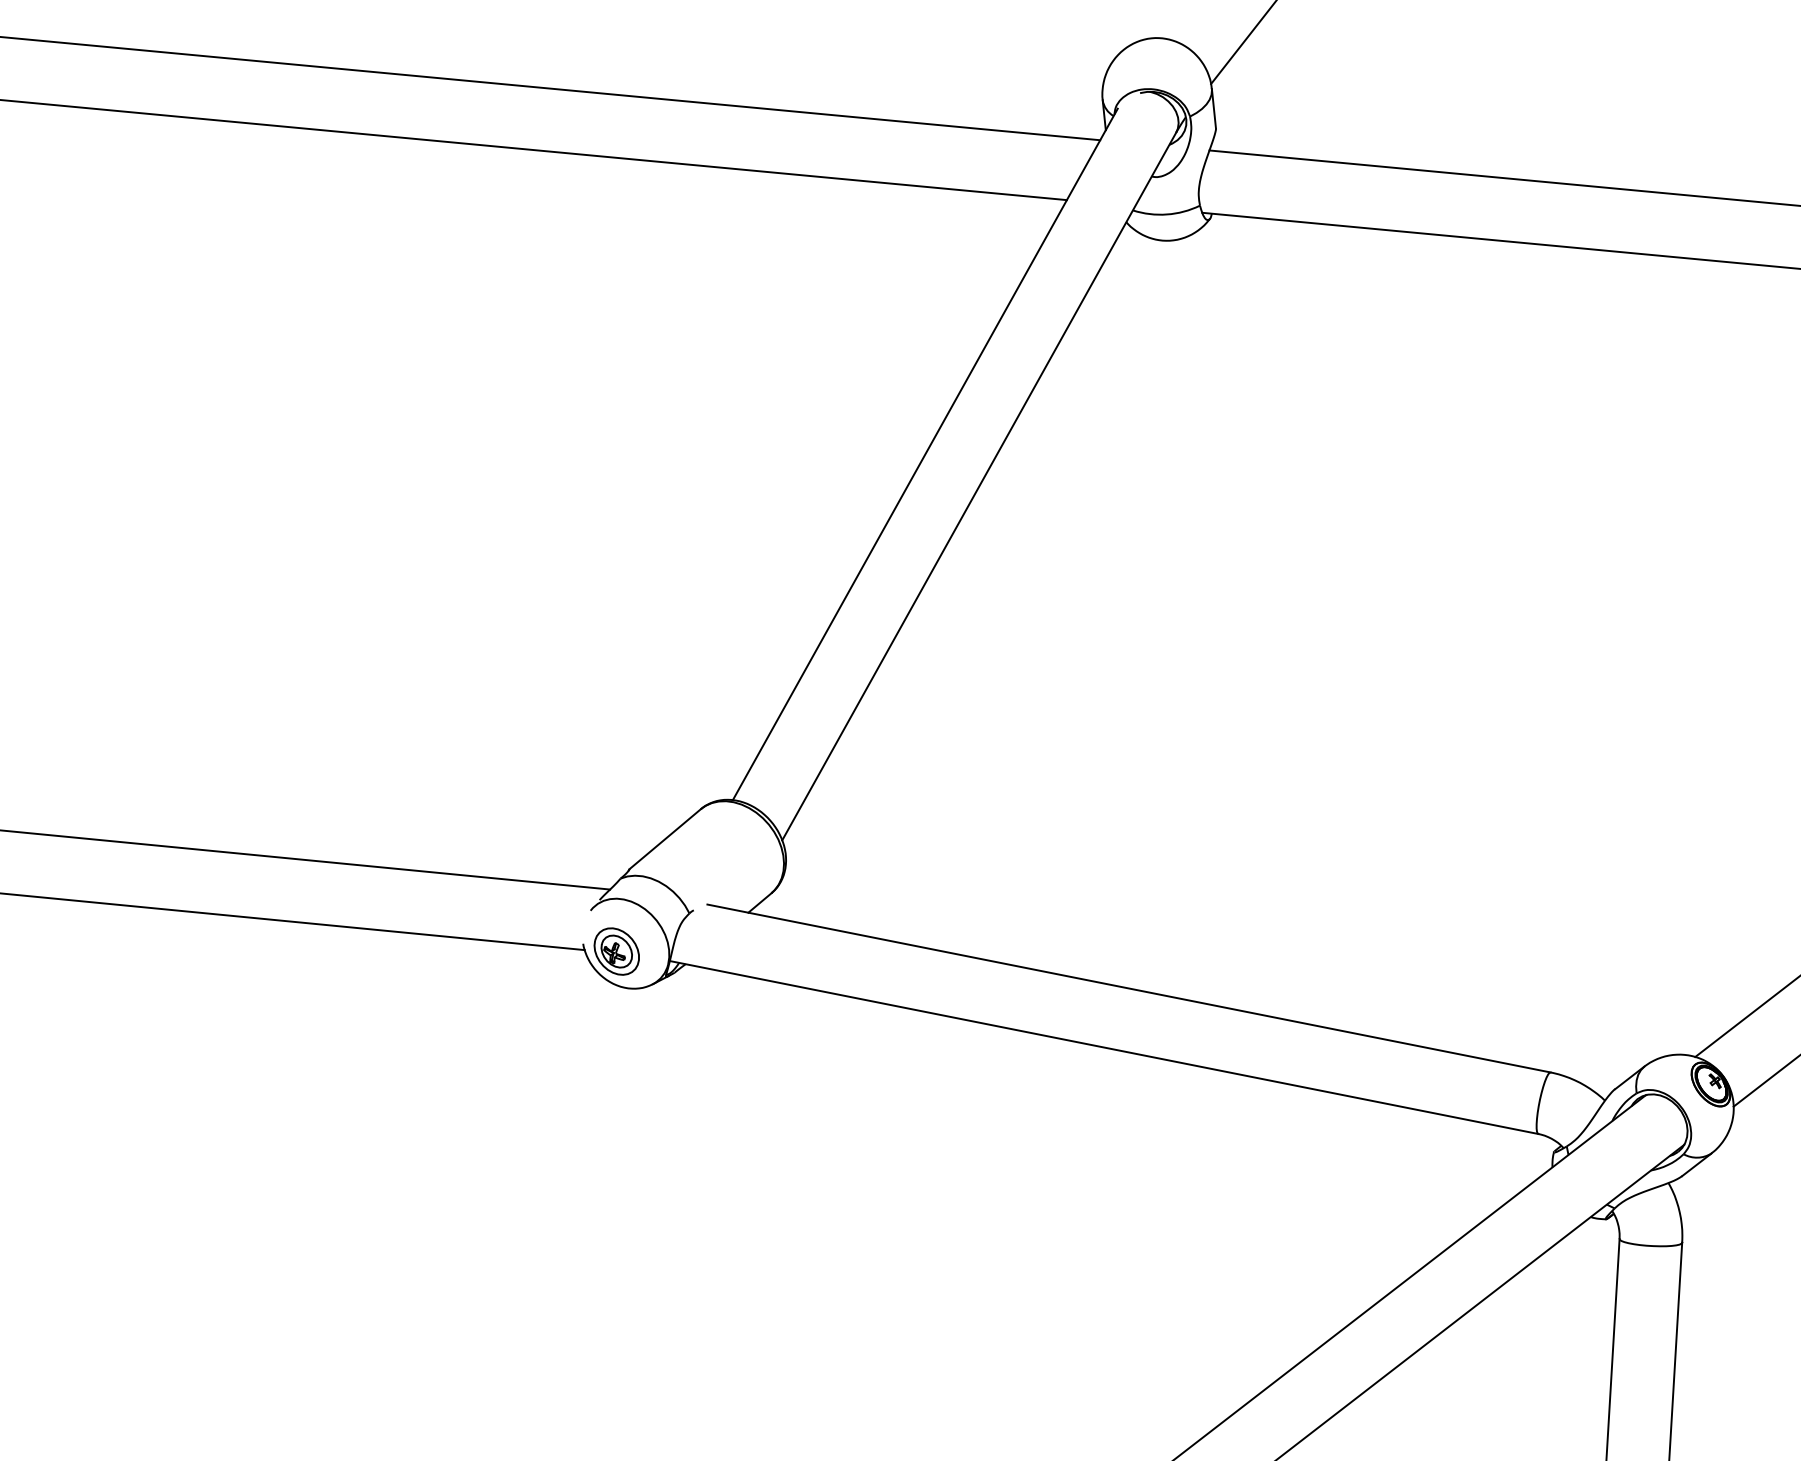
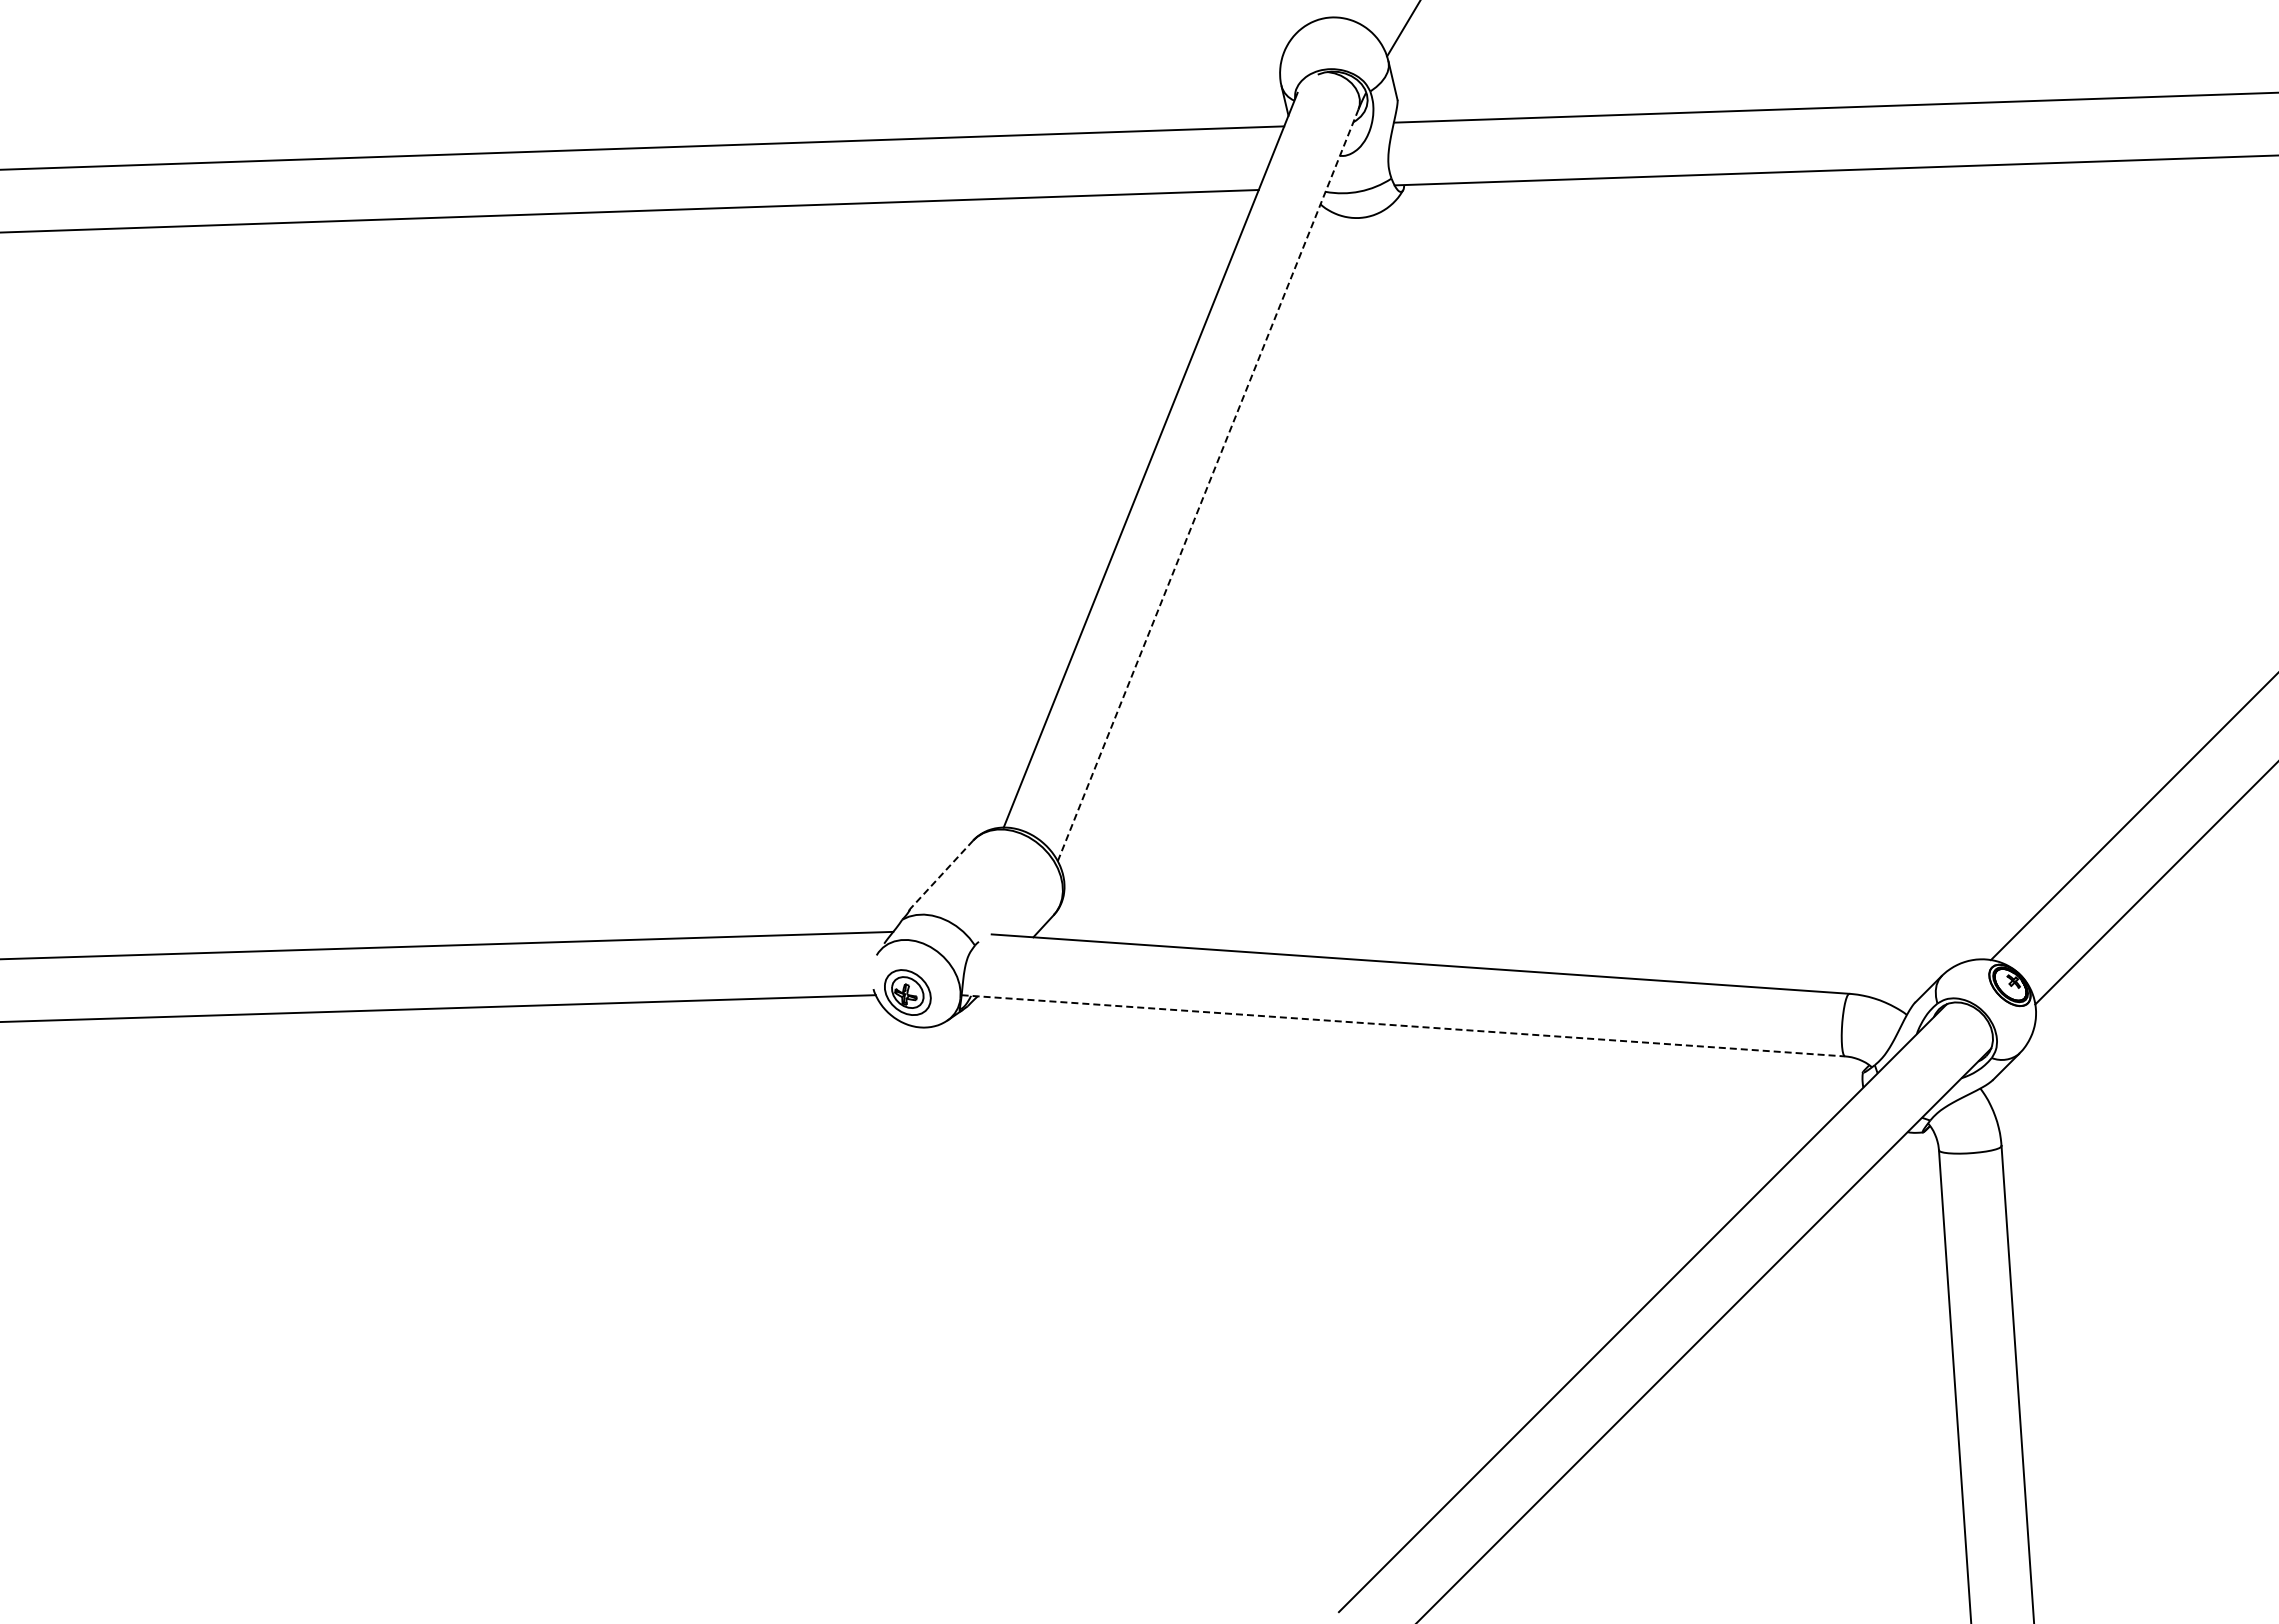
line: (979, 486) -> (1208, 485), solid -> dashed
line: (665, 838) -> (941, 874), solid -> dashed
line: (1104, 1047) -> (1403, 1025), solid -> dashed

